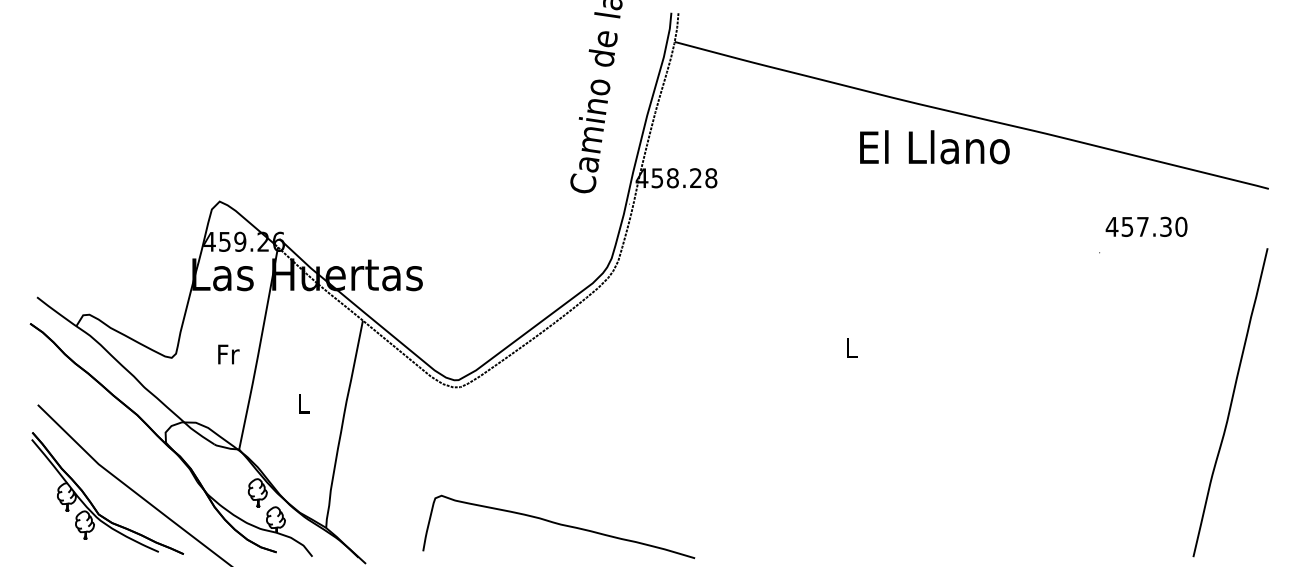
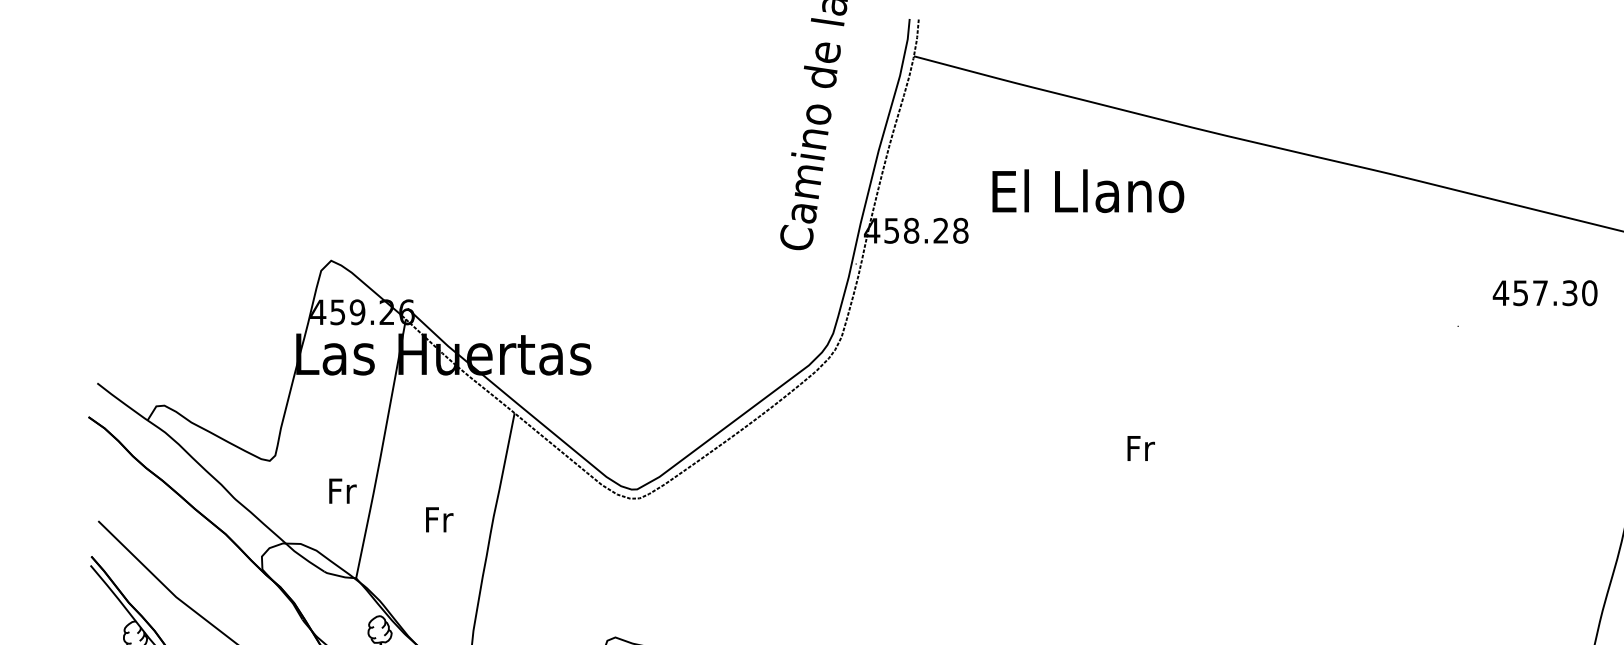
text: (934, 147) -> (1087, 191), moved
text: (1146, 226) -> (1545, 292), moved
text: (851, 347) -> (1140, 447), L -> Fr
text: (228, 354) -> (342, 491), moved
text: (304, 403) -> (439, 519), L -> Fr

